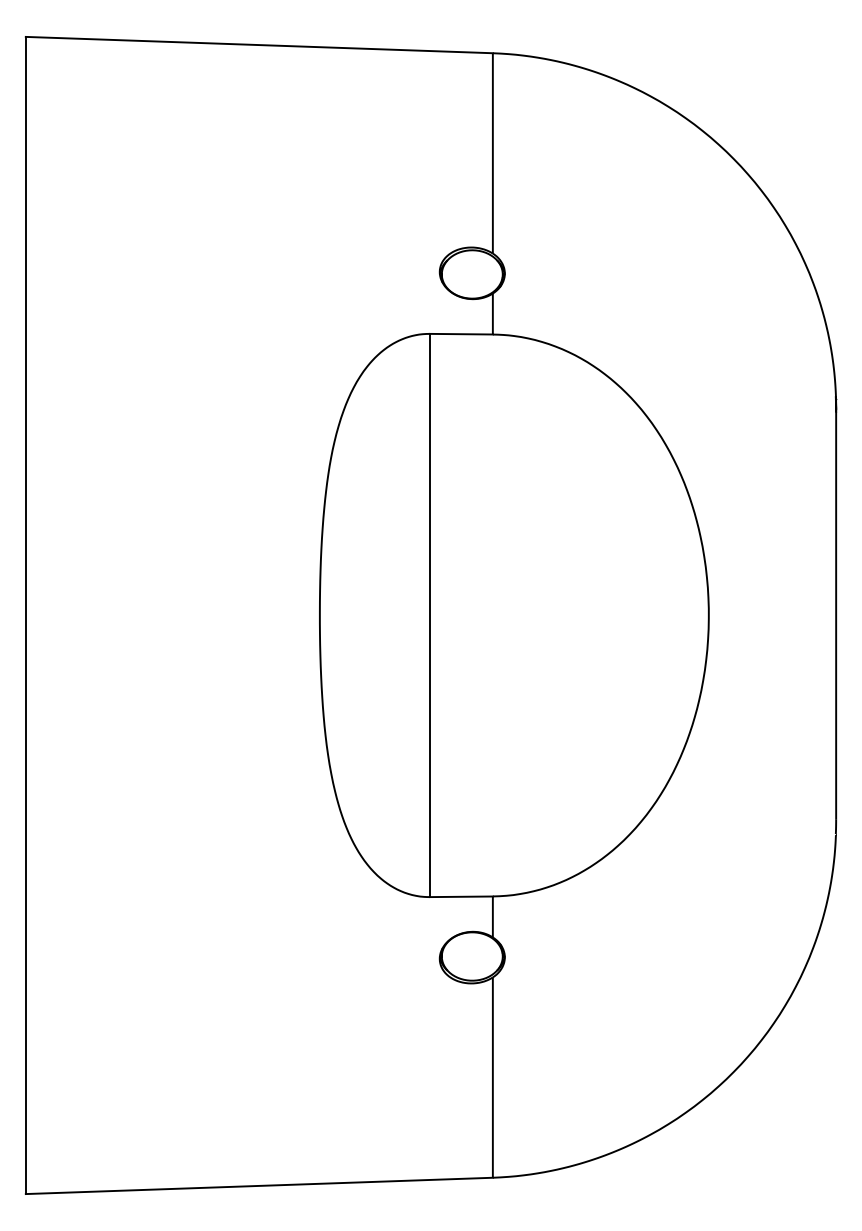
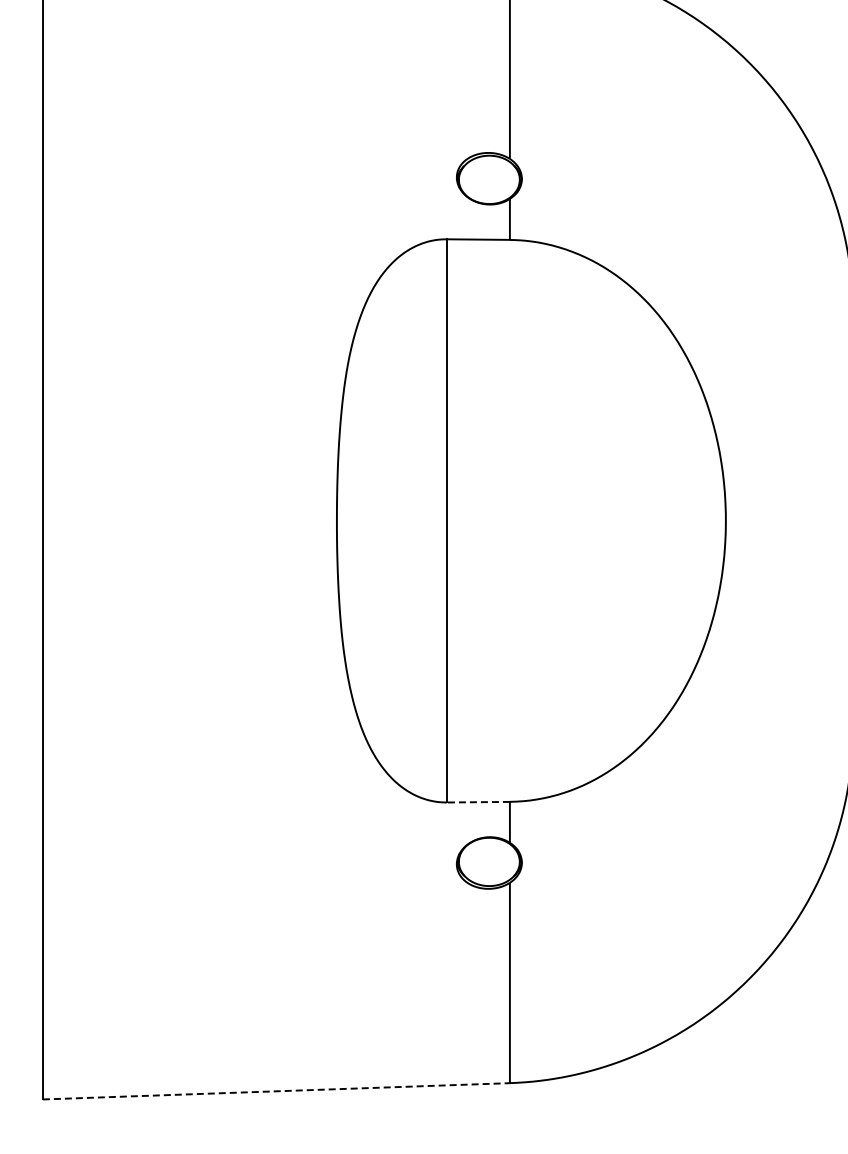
line: (461, 896) -> (478, 801), solid -> dashed
line: (259, 1185) -> (276, 1090), solid -> dashed

